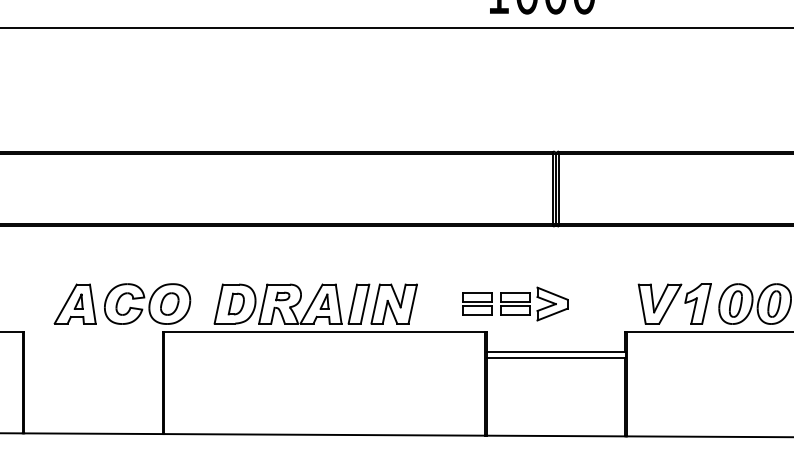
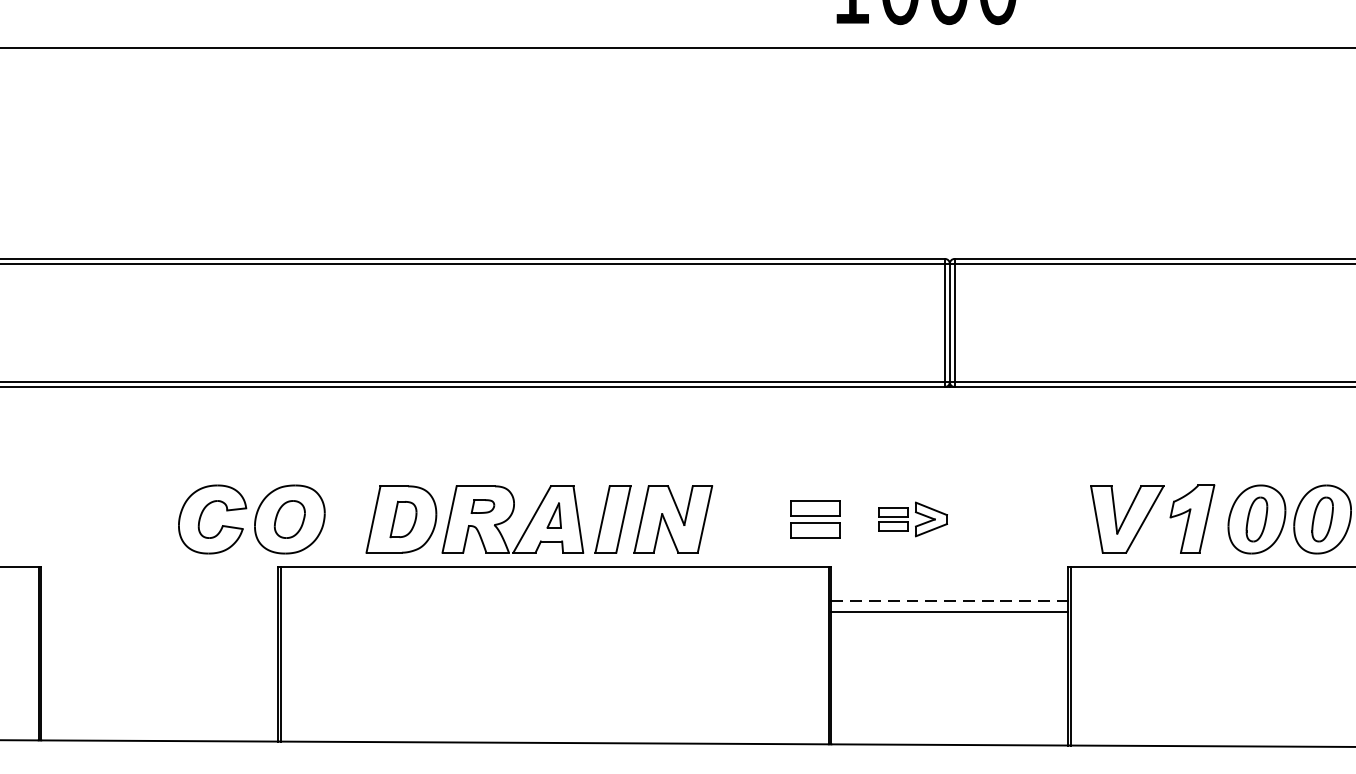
part: (74, 303) -> (127, 518), removed
part: (534, 303) -> (912, 518), size x0.6
line: (556, 351) -> (950, 600), solid -> dashed

